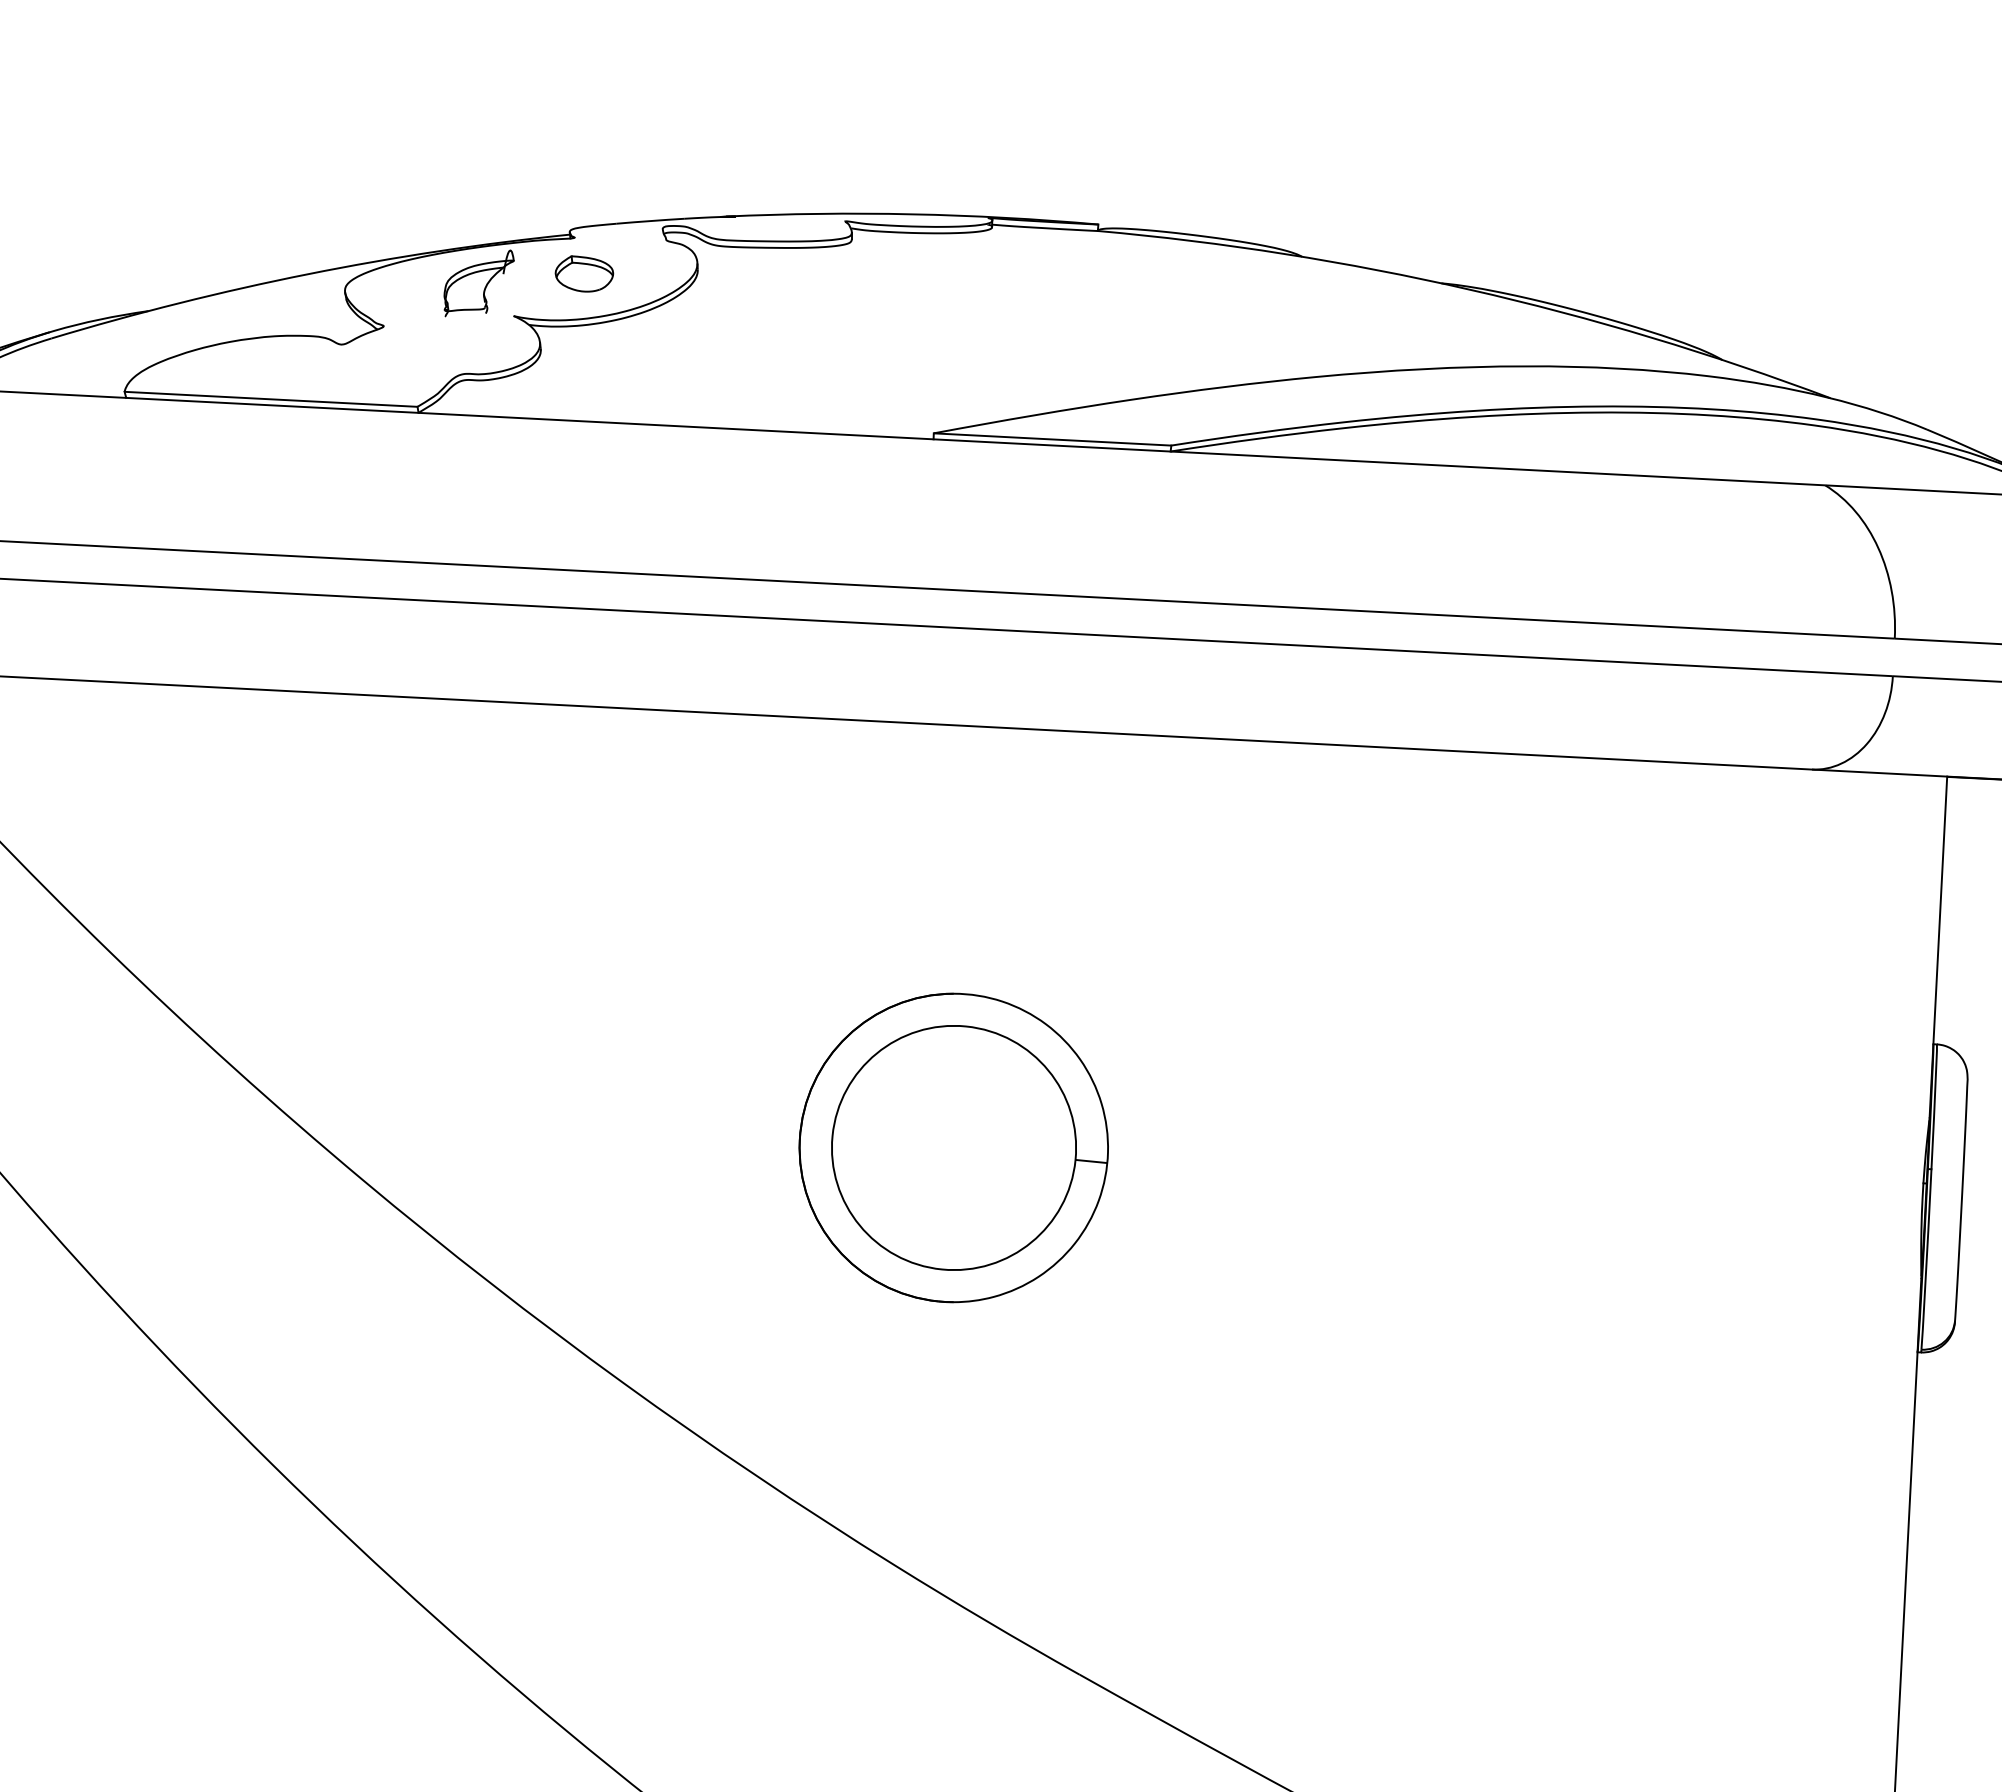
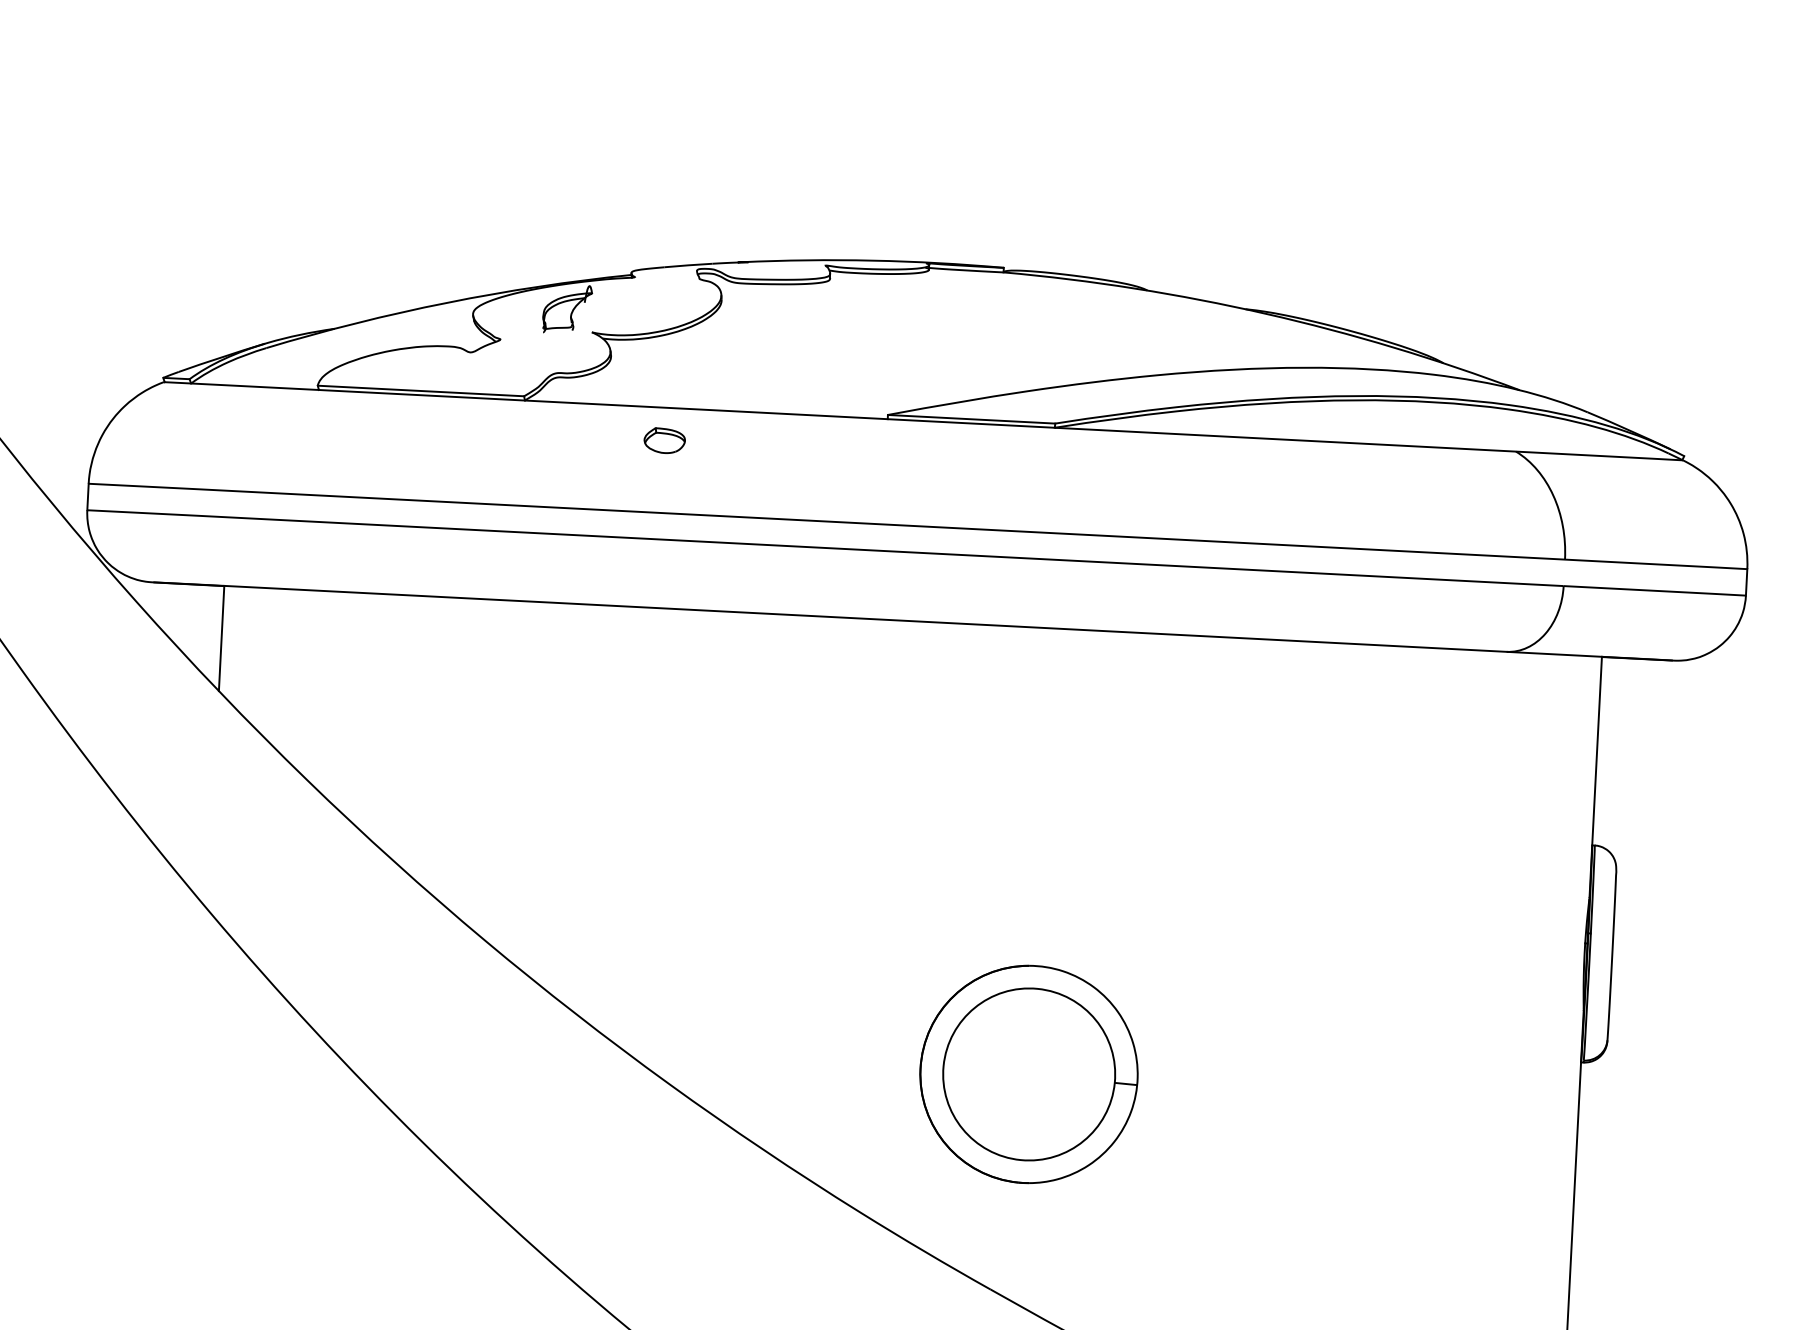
part: (584, 273) -> (664, 440), moved
part: (953, 1148) -> (1028, 1074), moved

